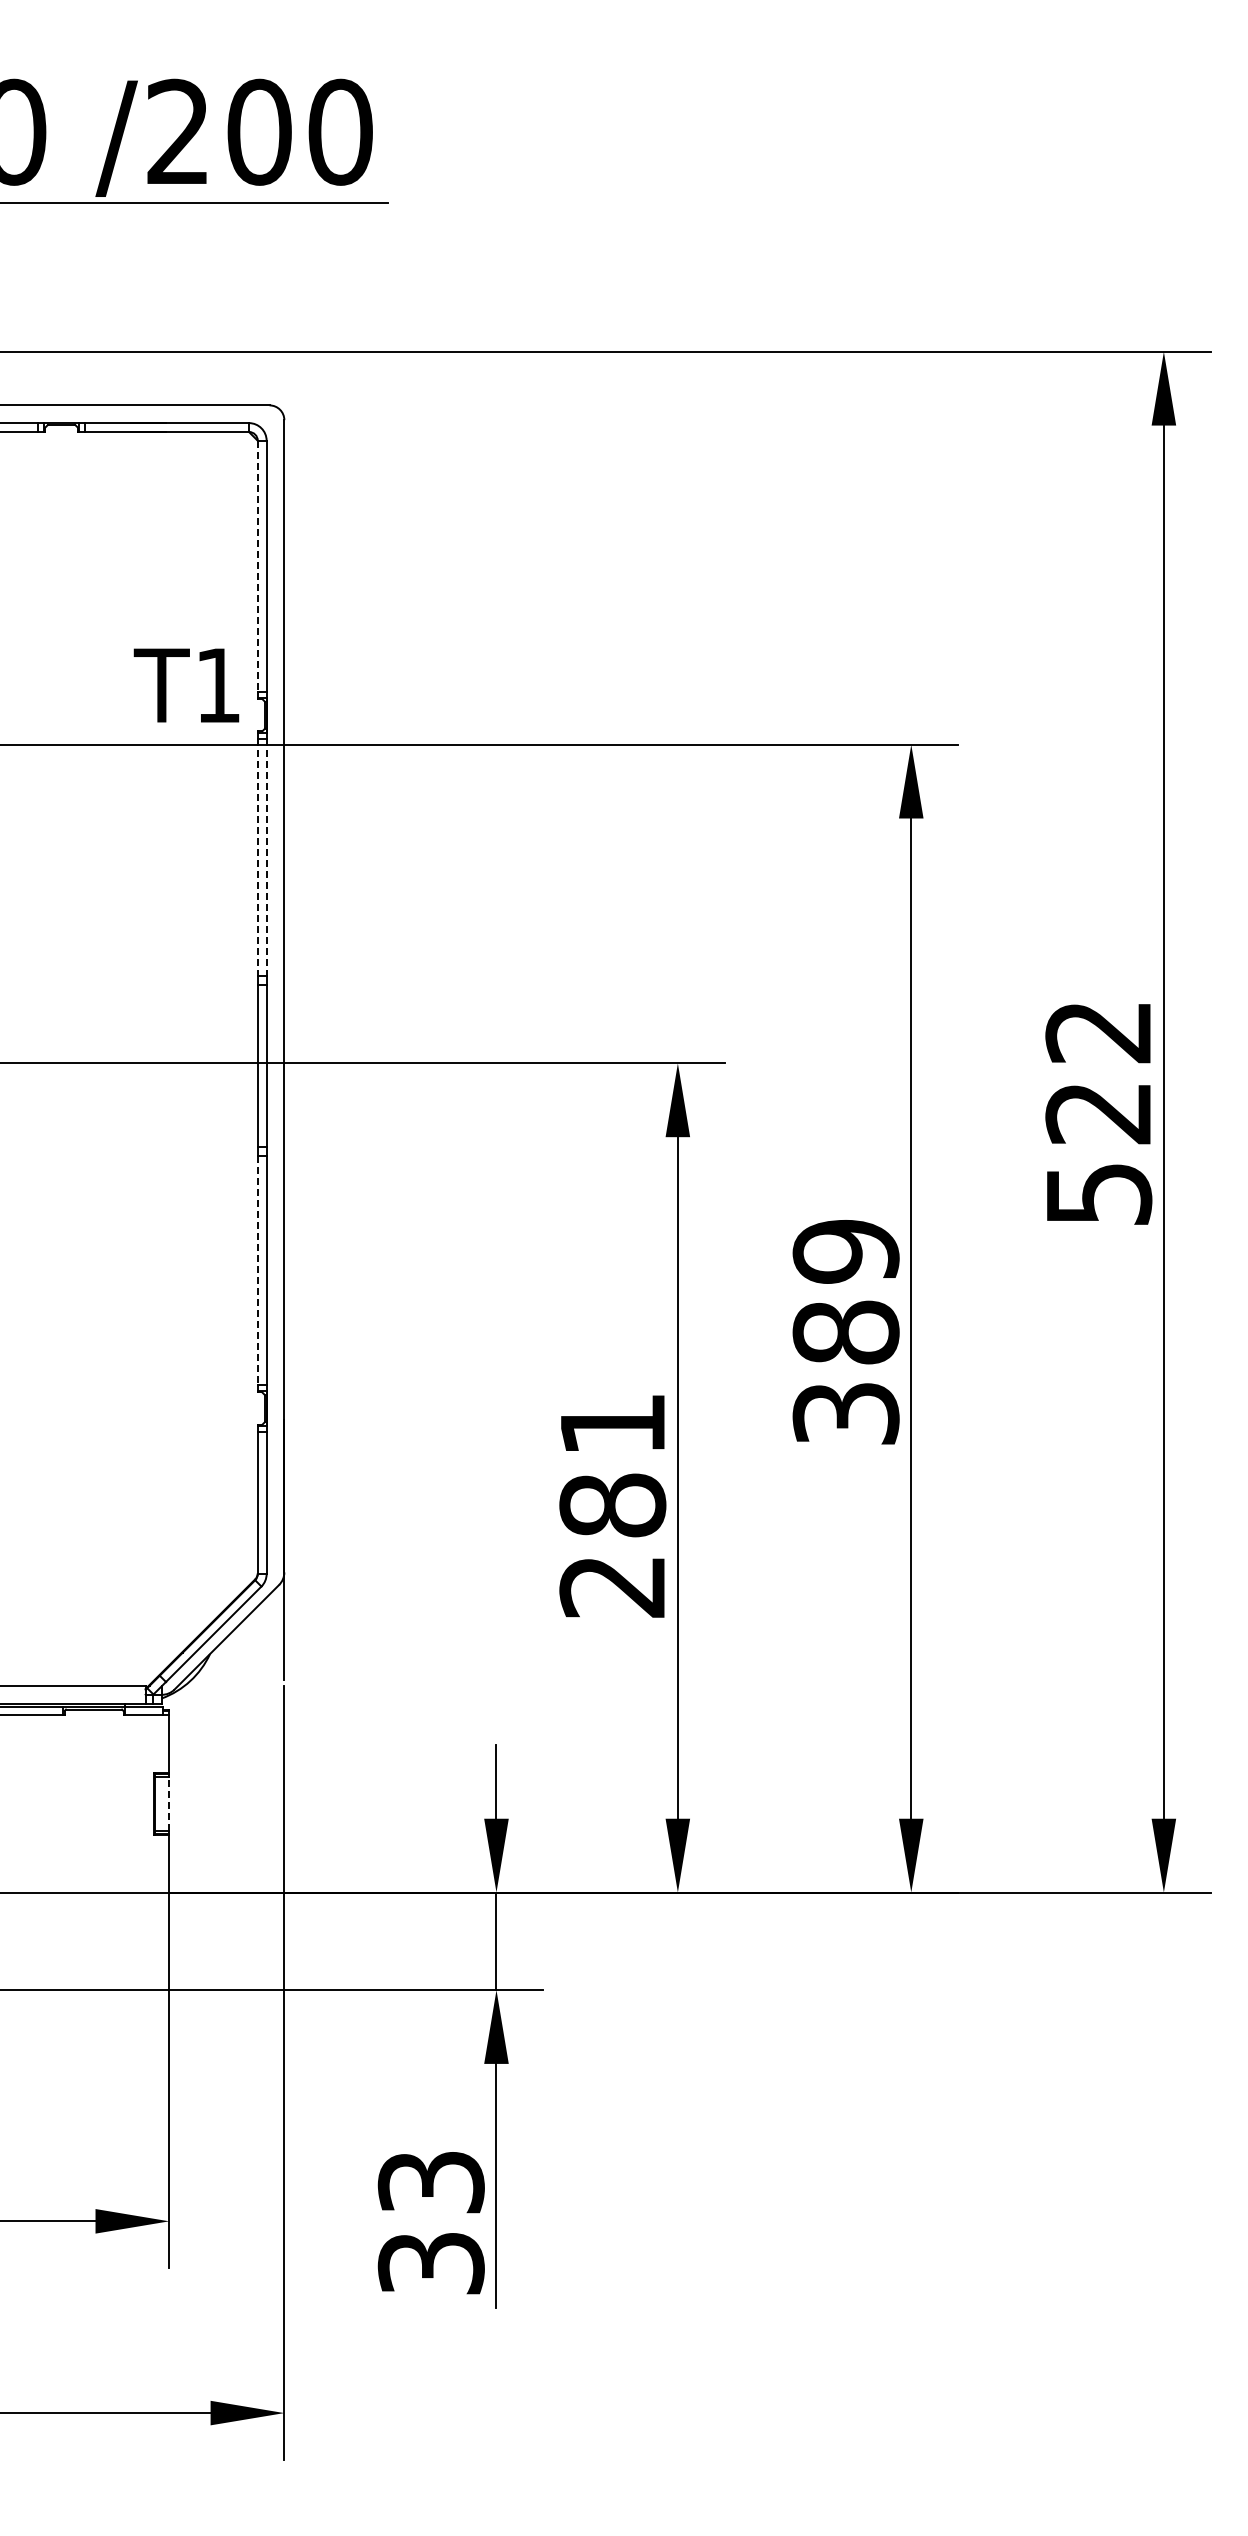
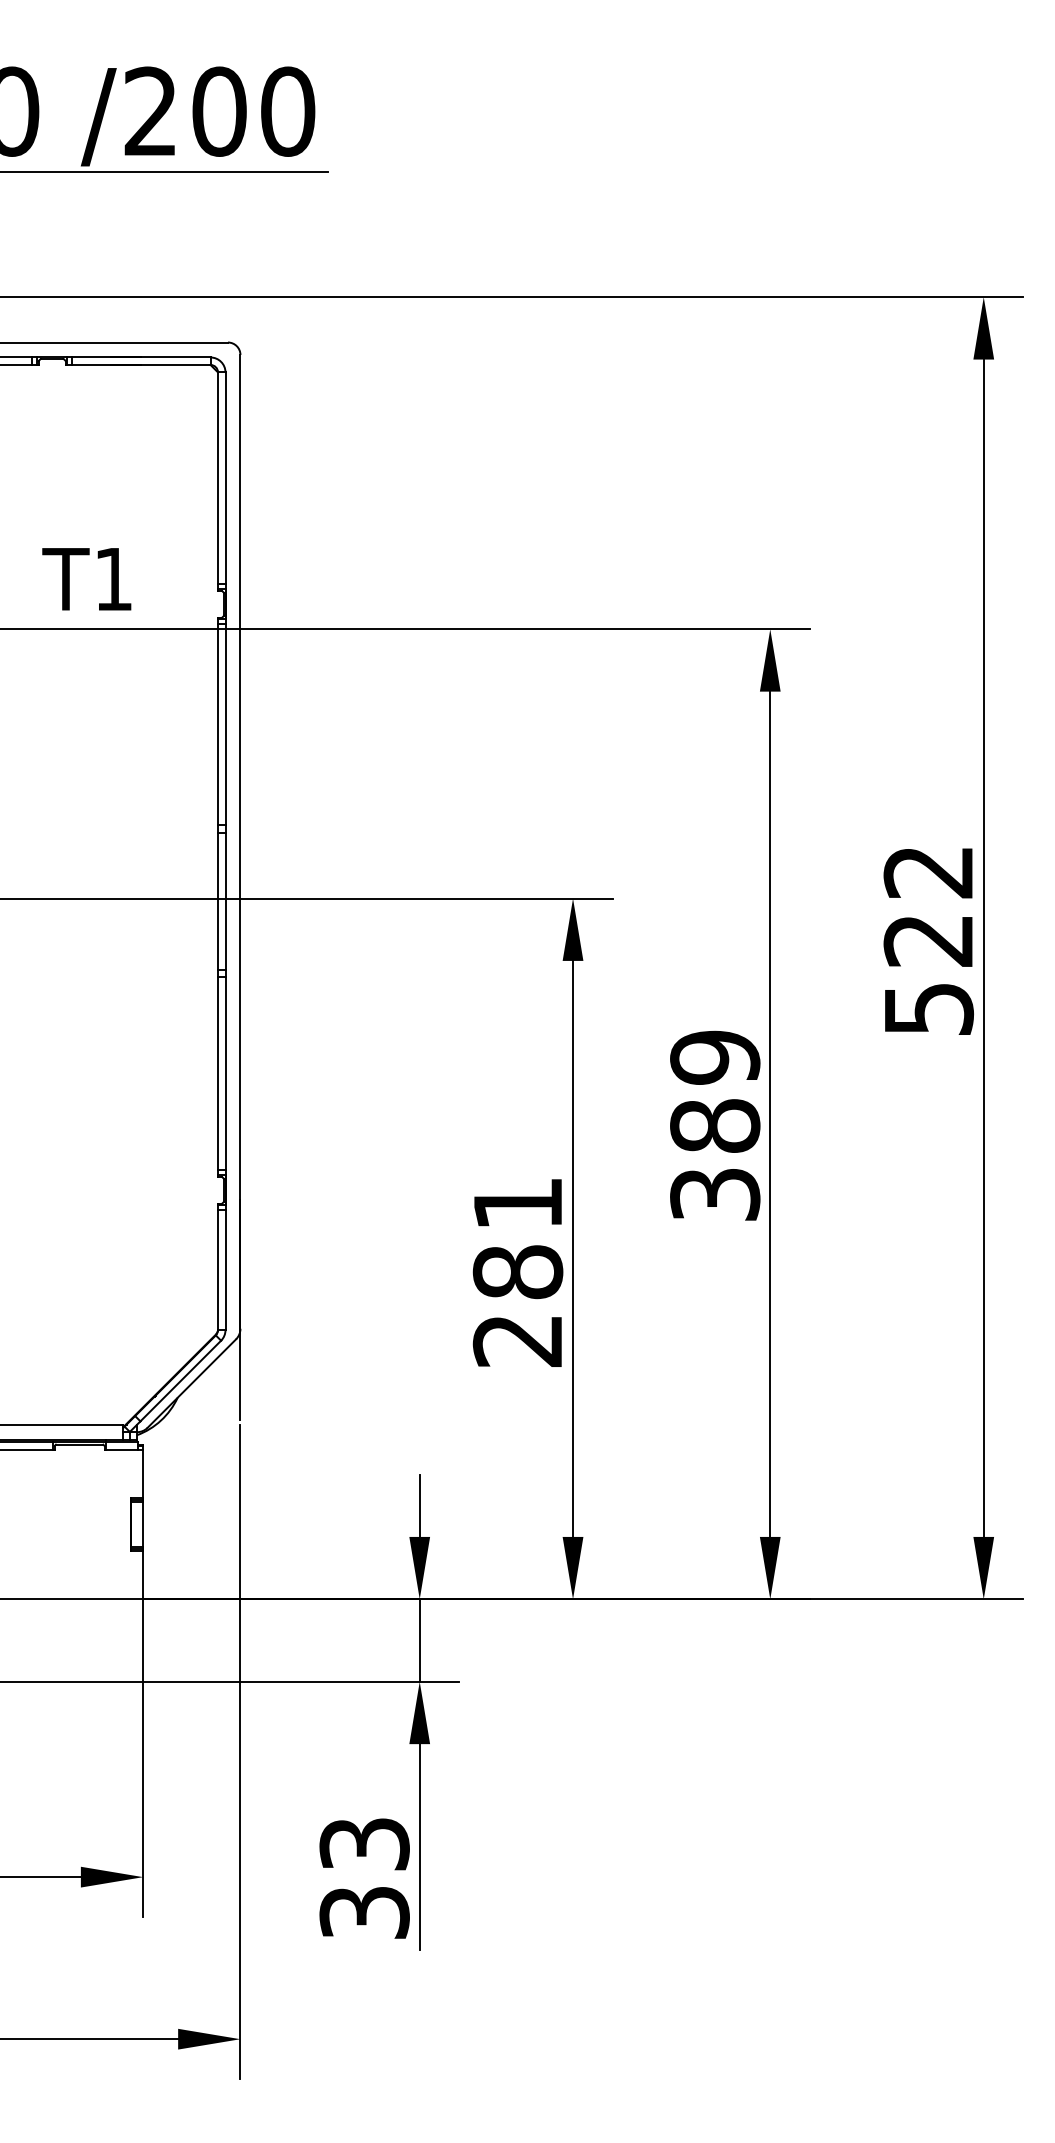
line: (257, 566) -> (217, 478), dashed -> solid
text: (186, 685) -> (86, 579), moved
line: (257, 857) -> (217, 724), dashed -> solid
line: (266, 857) -> (225, 724), dashed -> solid
line: (257, 1271) -> (217, 1074), dashed -> solid
line: (169, 1804) -> (143, 1524), dashed -> solid

